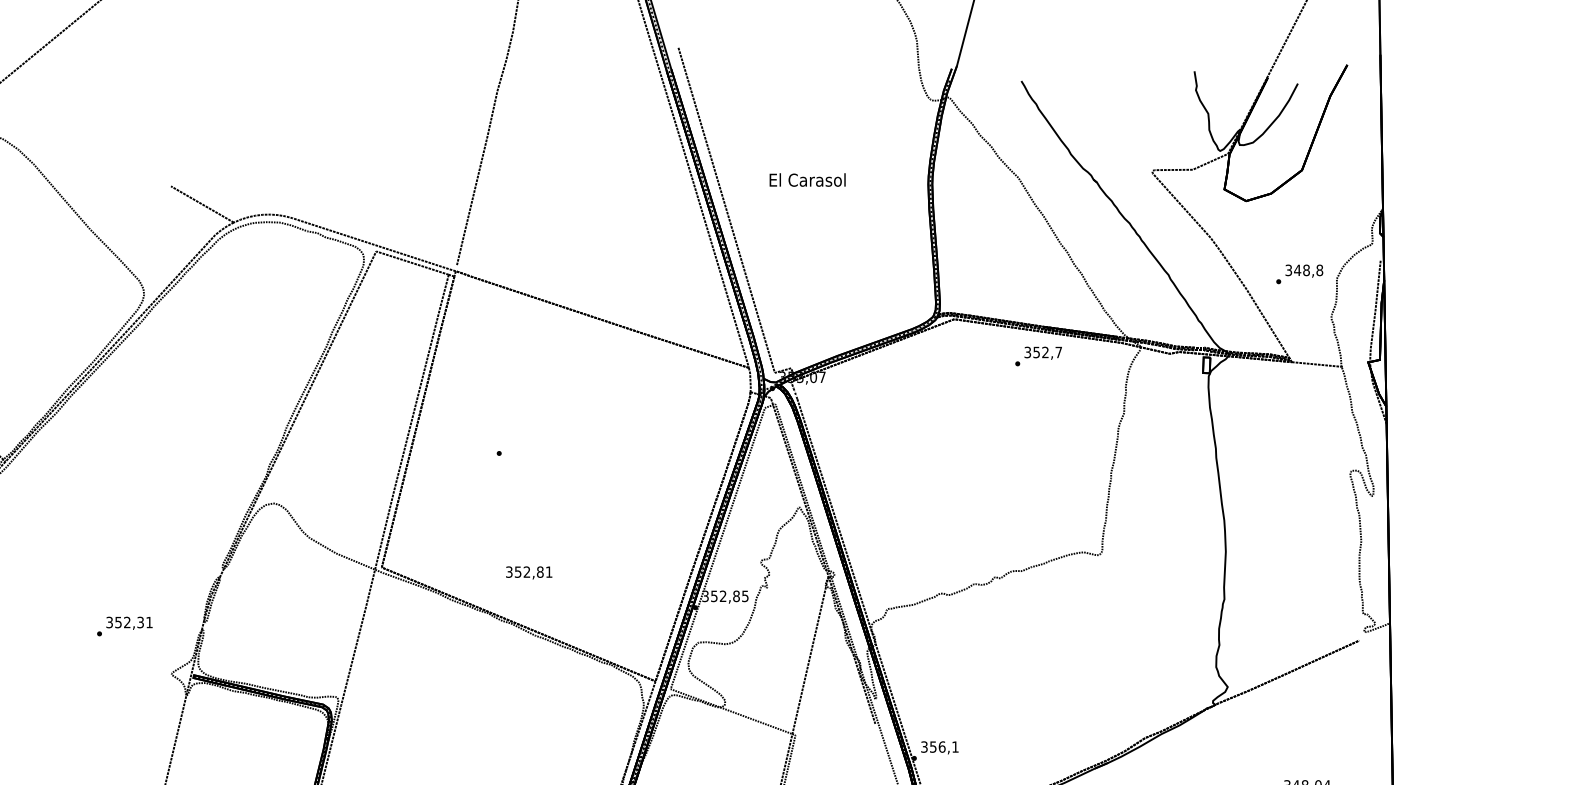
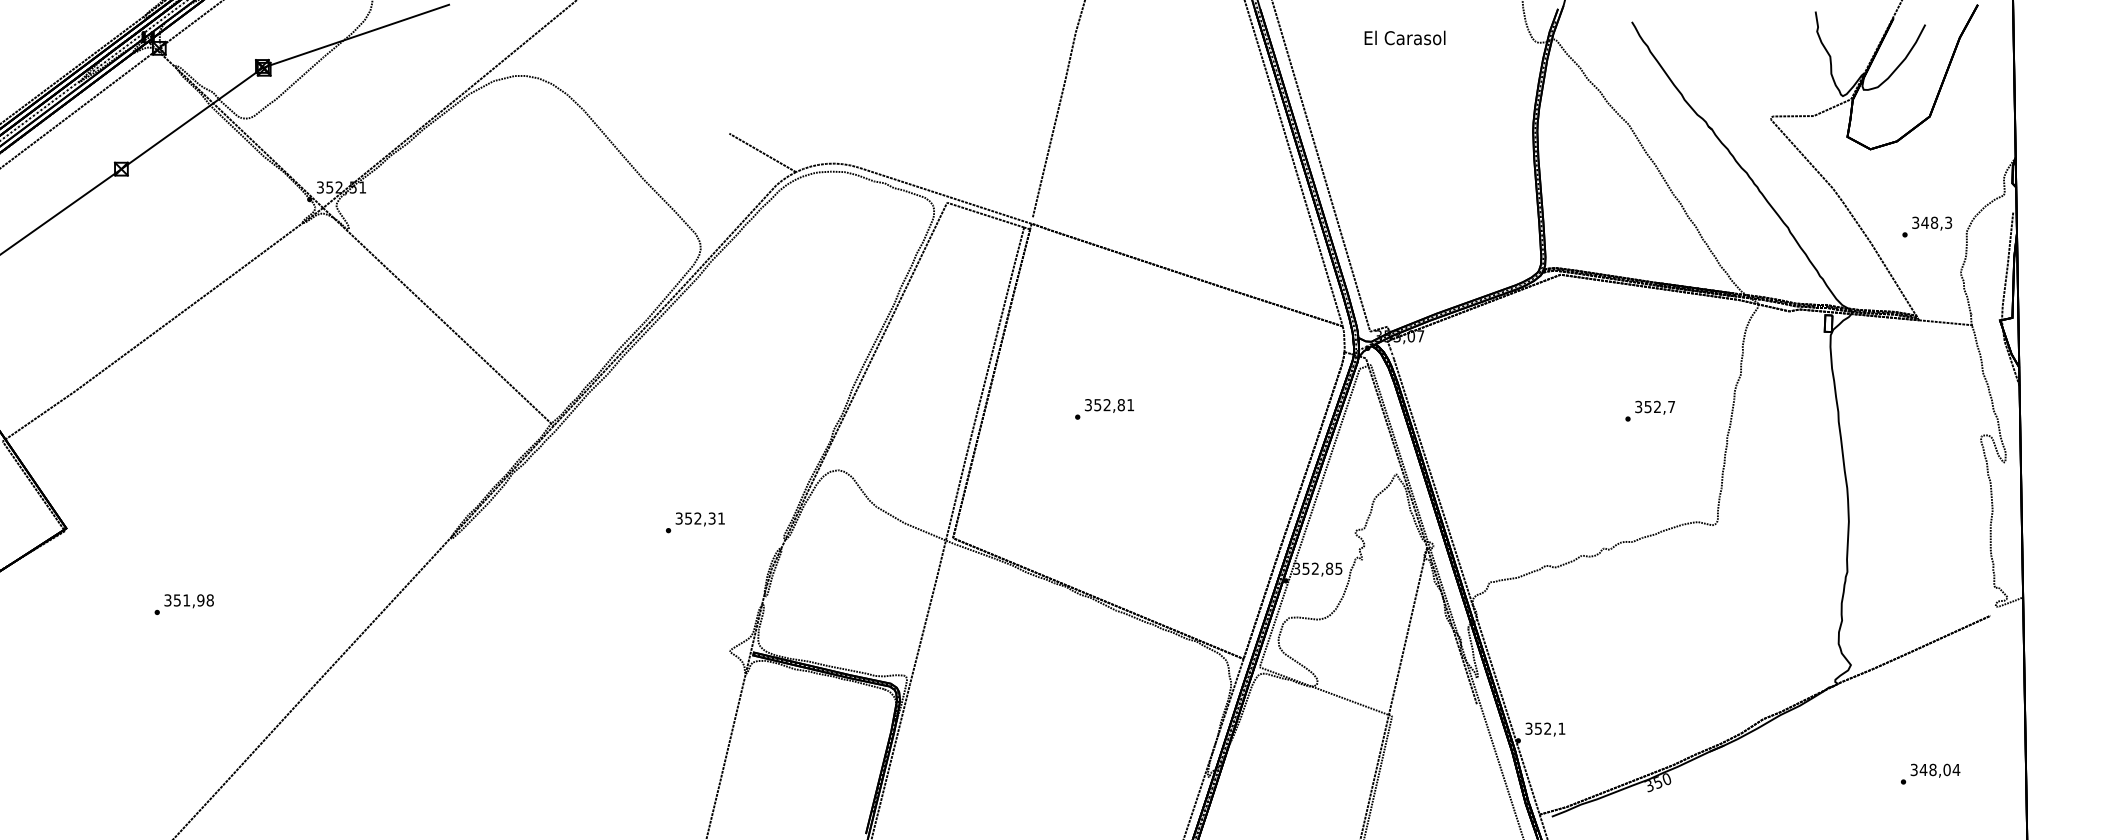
text: (807, 179) -> (1404, 37), moved
text: (1319, 270) -> (1948, 222), 348,8 -> 348,3
text: (1037, 355) -> (1649, 410), moved
text: (529, 572) -> (1109, 405), moved
text: (124, 626) -> (695, 522), moved
text: (941, 746) -> (1547, 728), 356,1 -> 352,1

